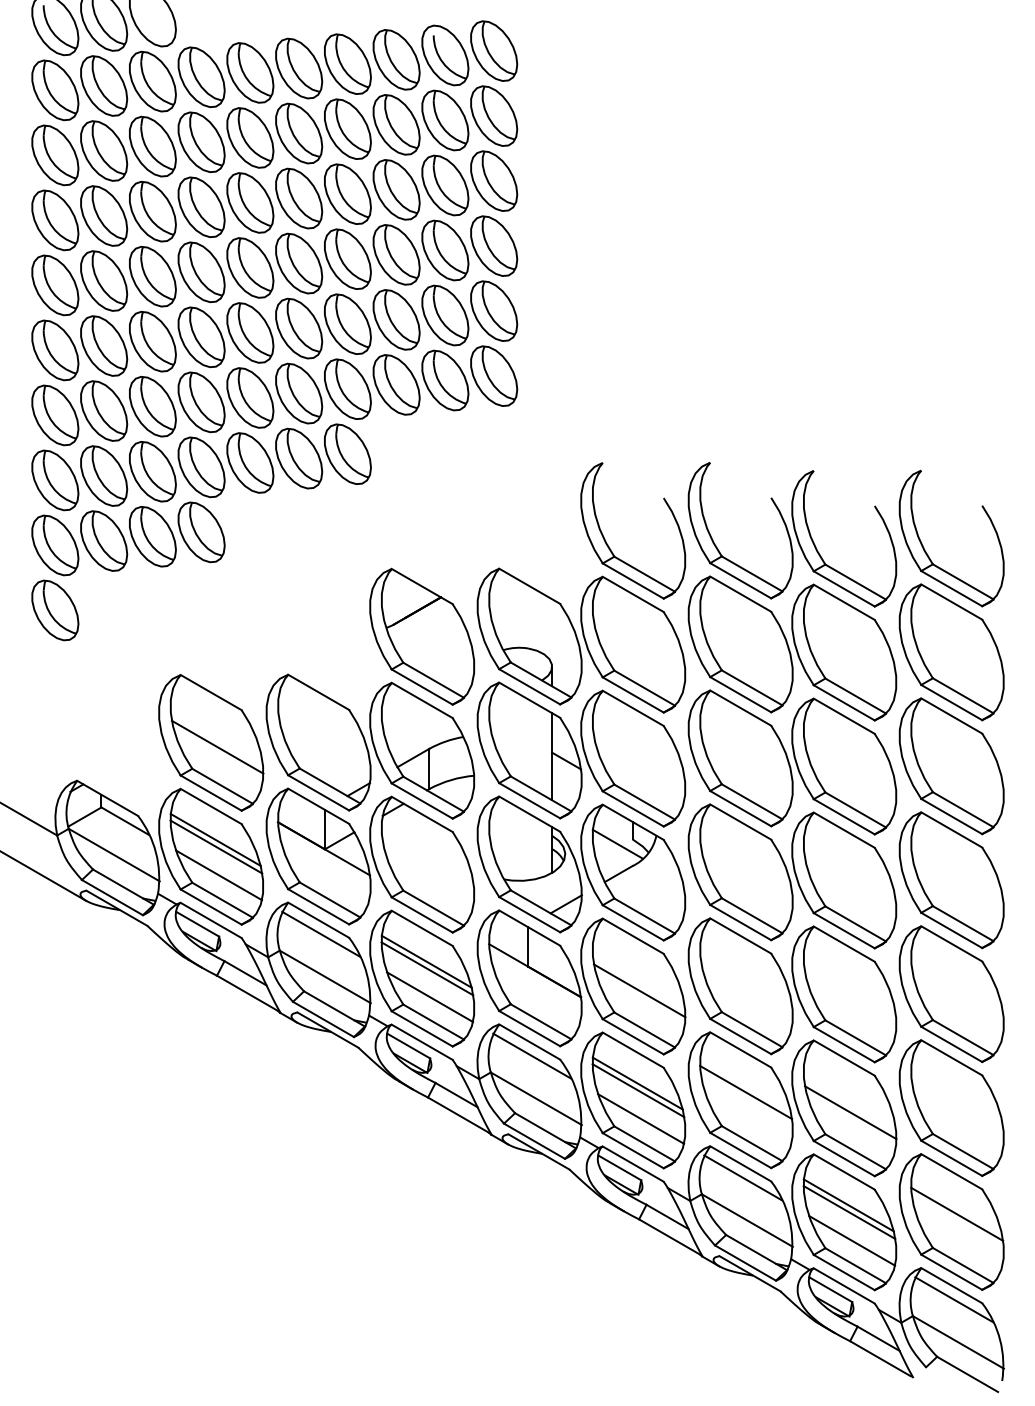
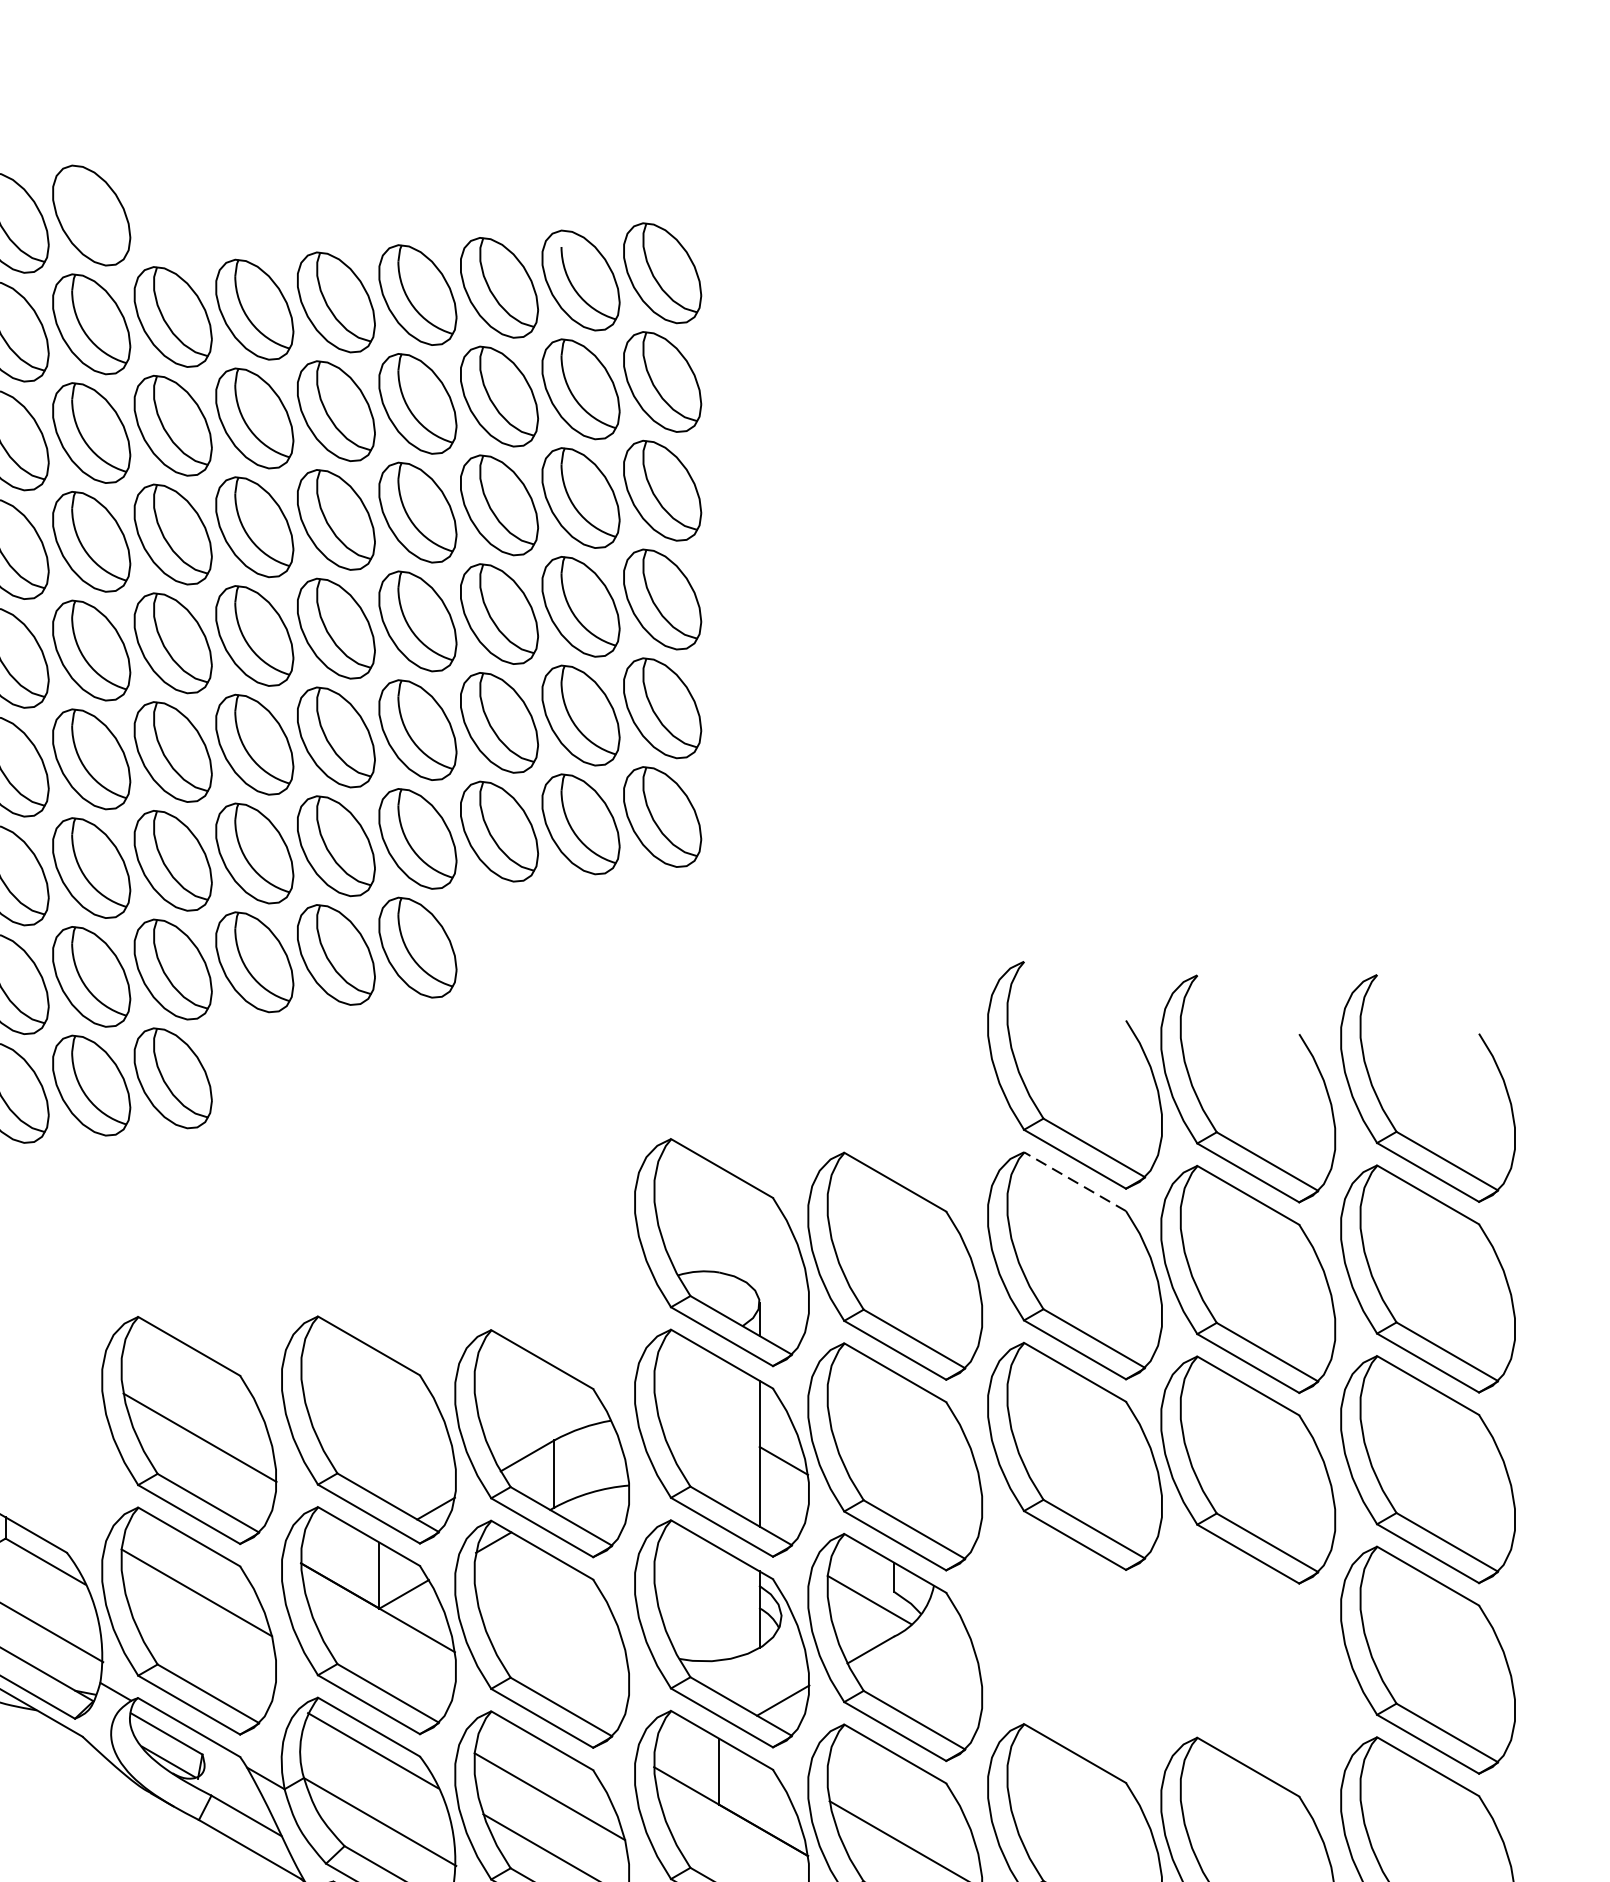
part: (609, 546) -> (855, 1101), removed
line: (740, 593) -> (1074, 1180), solid -> dashed
part: (421, 636) -> (541, 1252), removed
line: (216, 846) -> (198, 1603), removed
line: (219, 875) -> (203, 1652), removed
part: (792, 876) -> (1161, 1654), removed
line: (427, 968) -> (551, 1807), removed

